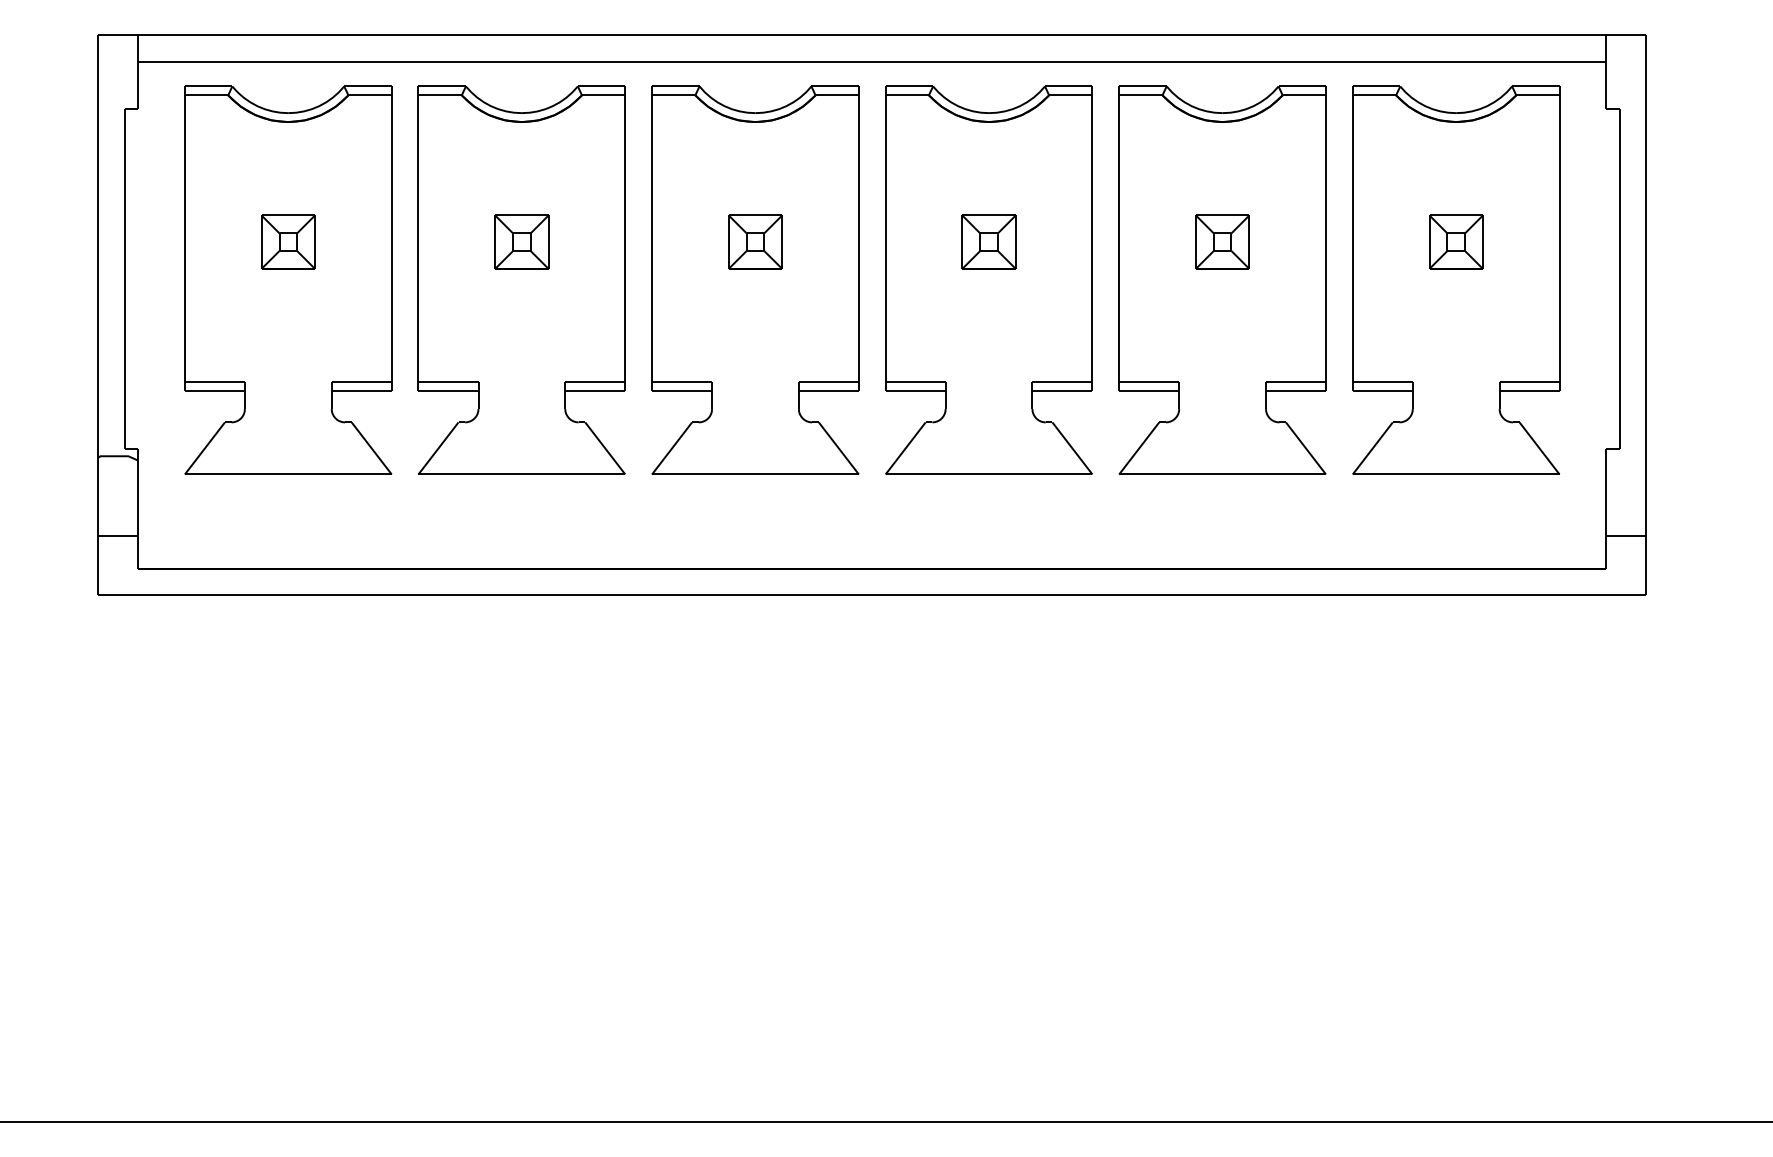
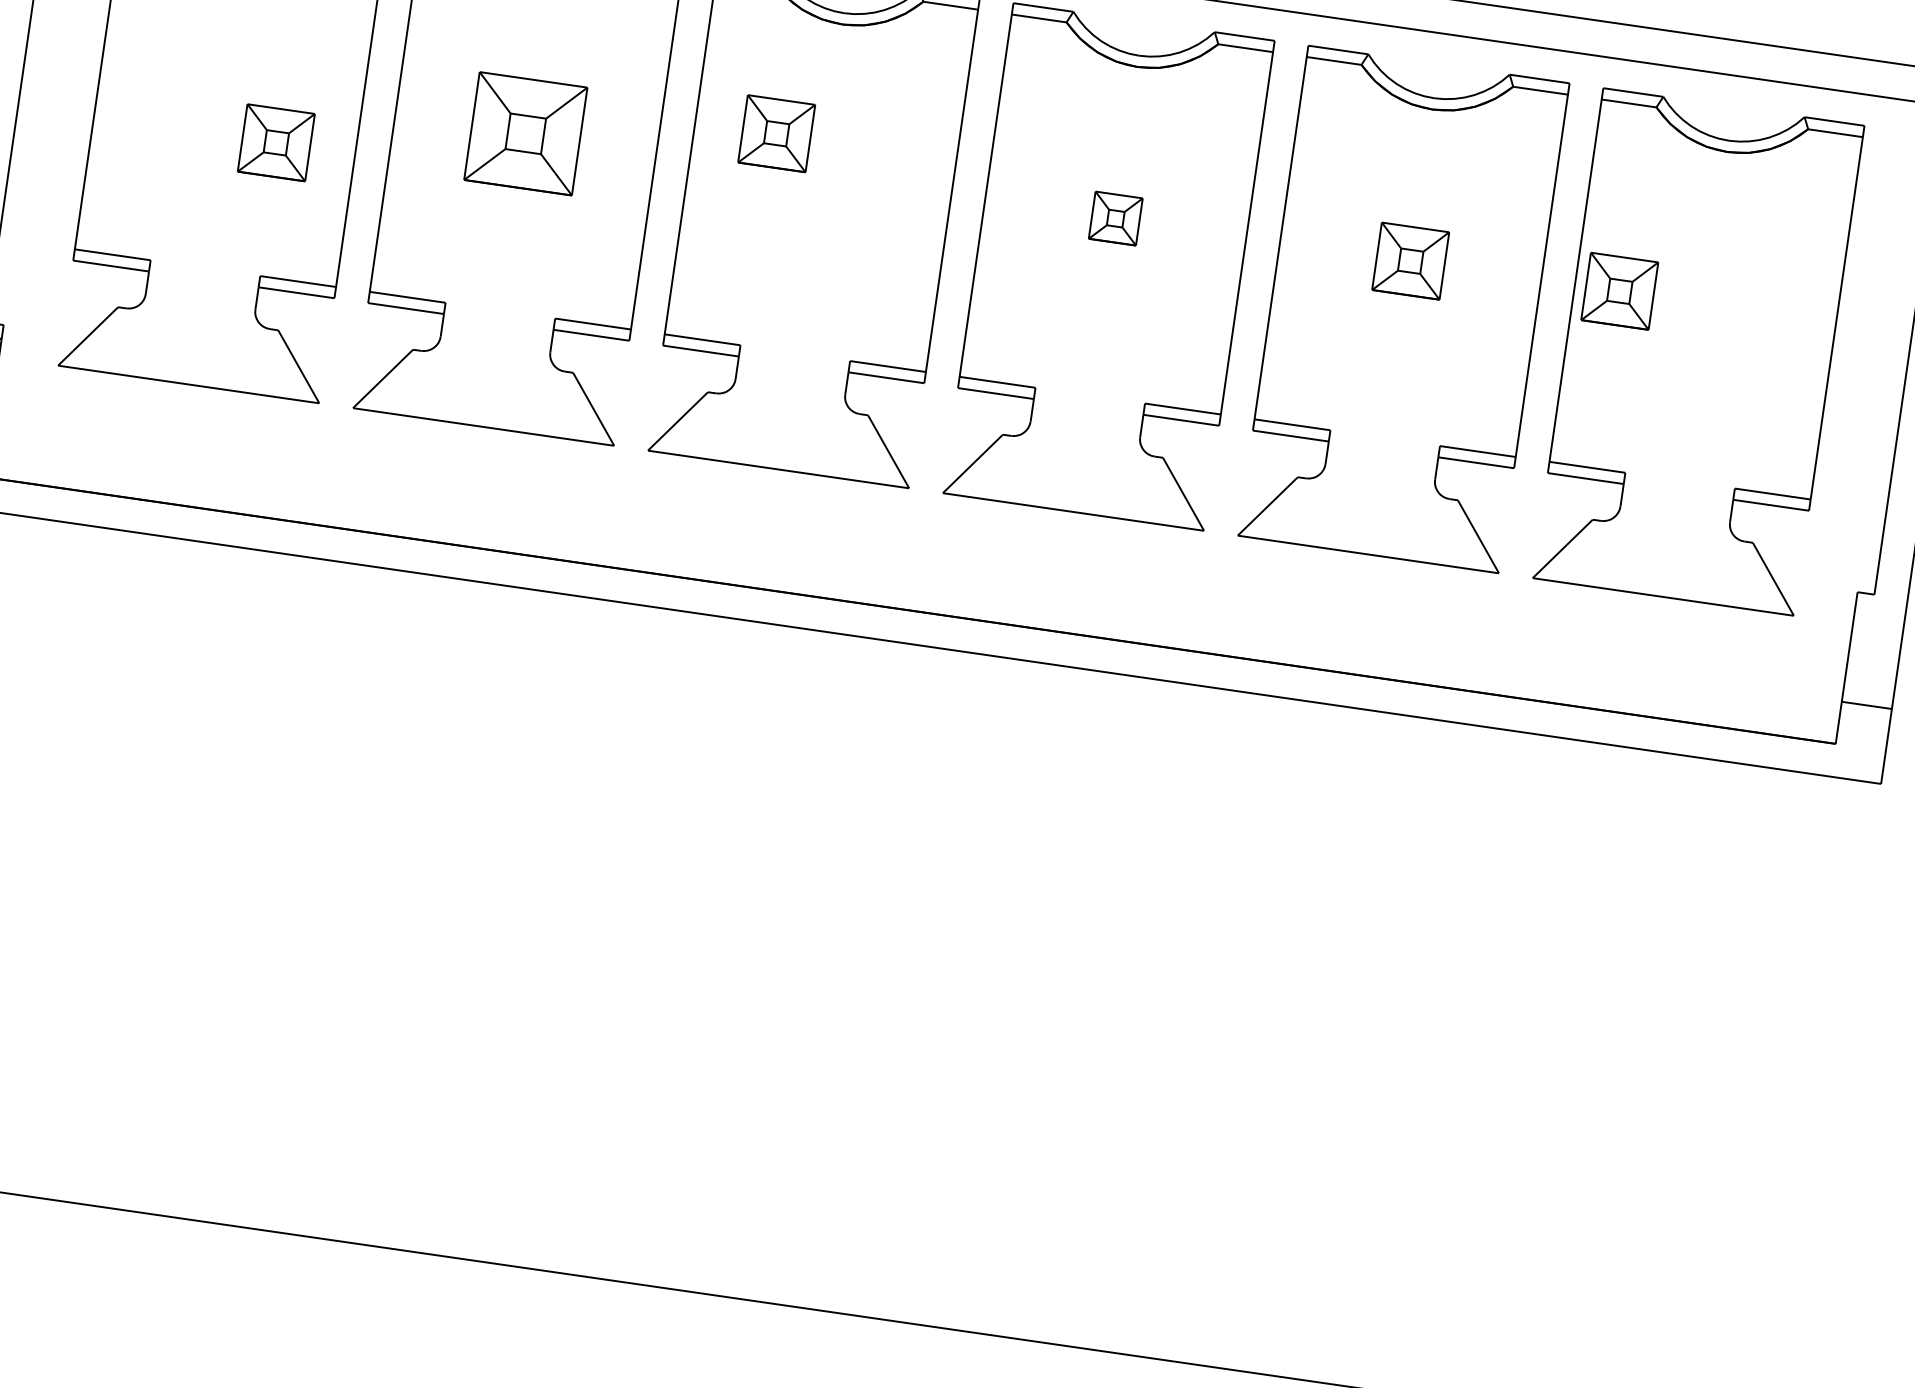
part: (288, 241) -> (276, 141), moved
part: (521, 241) -> (525, 132), size x1.6
part: (755, 241) -> (776, 132), moved
part: (988, 241) -> (1115, 217), size x0.7
part: (1456, 241) -> (1620, 290), moved

